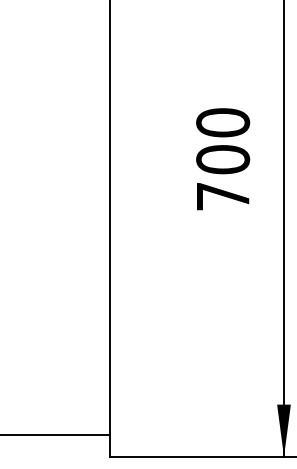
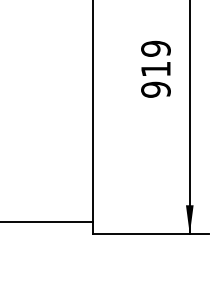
text: (222, 158) -> (155, 68), 700 -> 919

